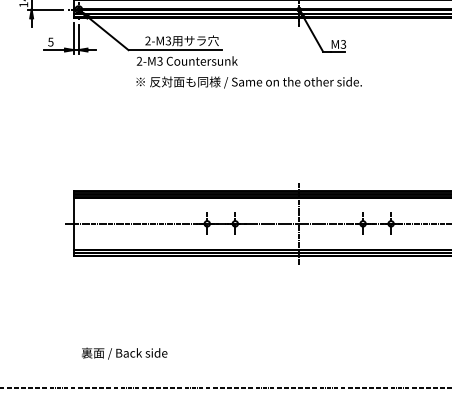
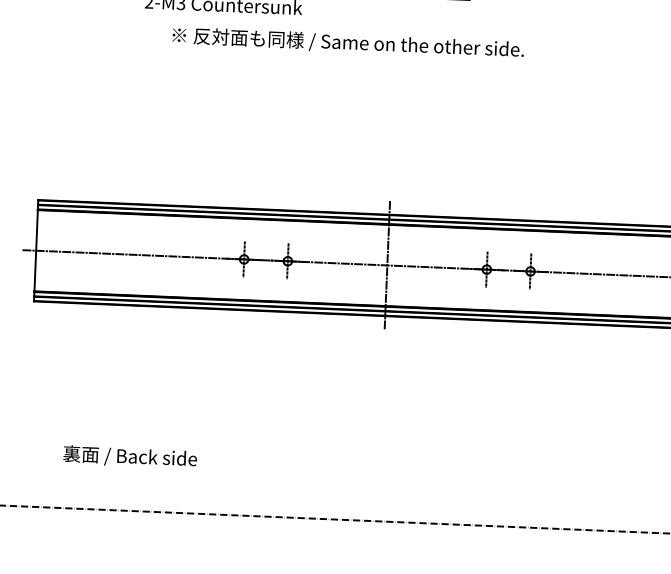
text: (248, 82) -> (347, 43), moved
text: (124, 353) -> (130, 456), moved

